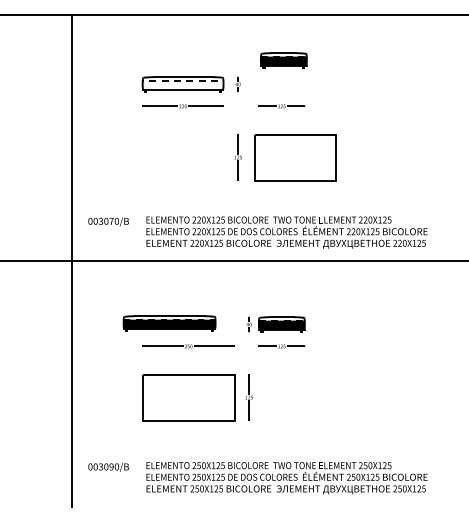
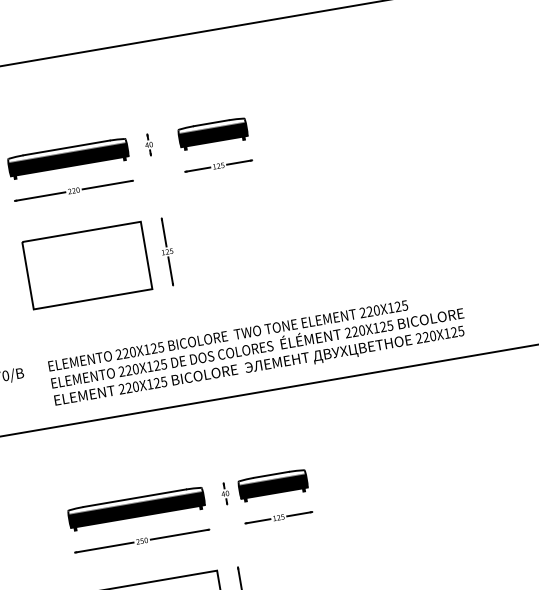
part: (283, 60) -> (212, 134), moved
fill: (182, 84) -> (67, 158), added
part: (295, 157) -> (87, 265), moved
part: (169, 323) -> (136, 508), moved

